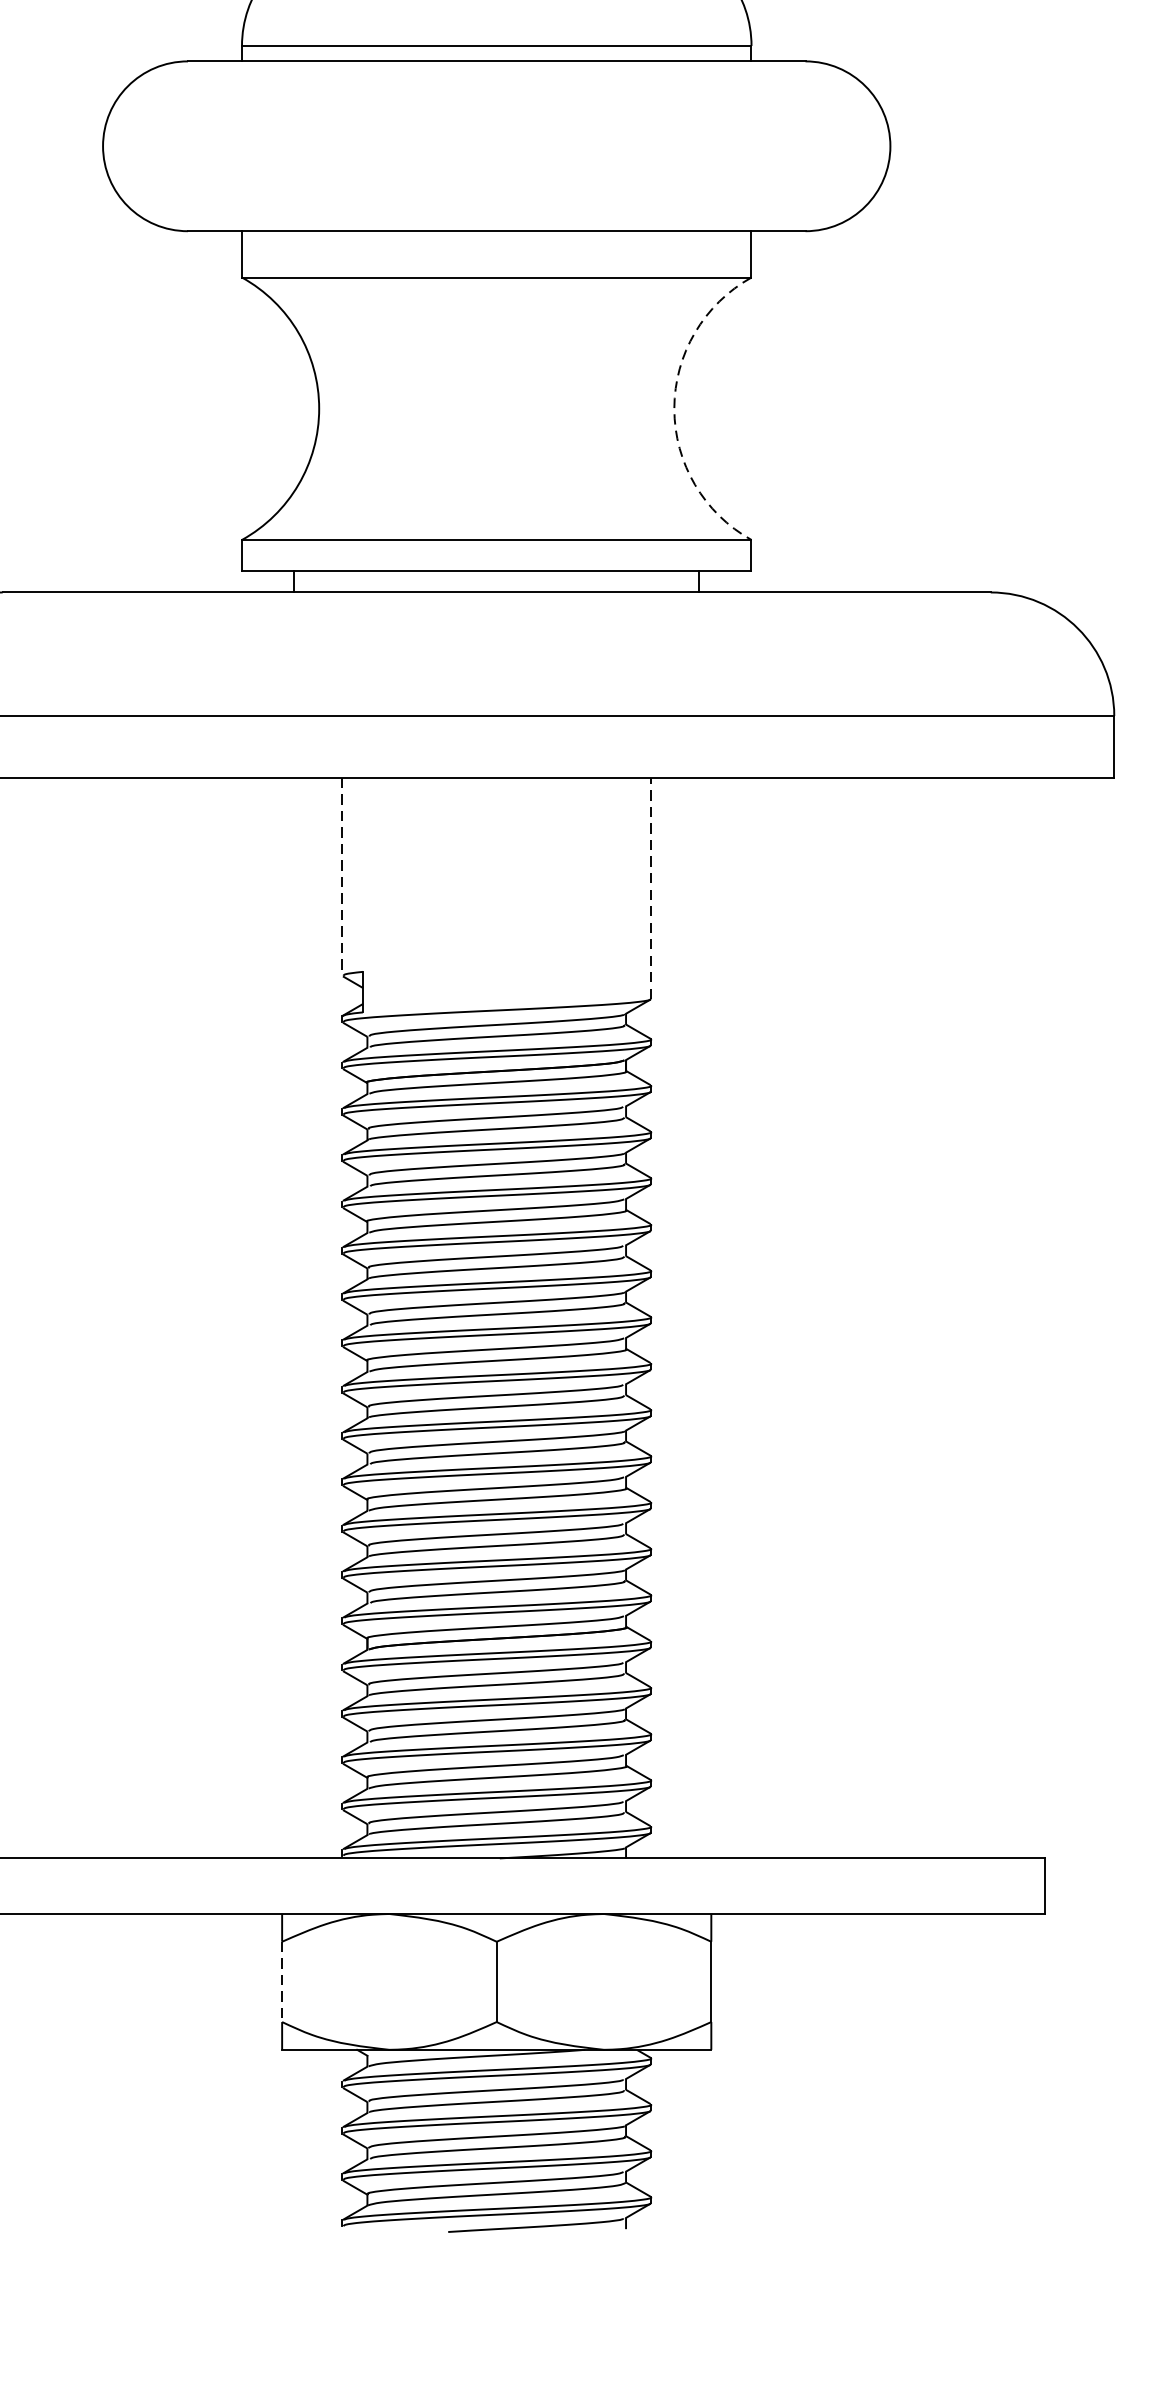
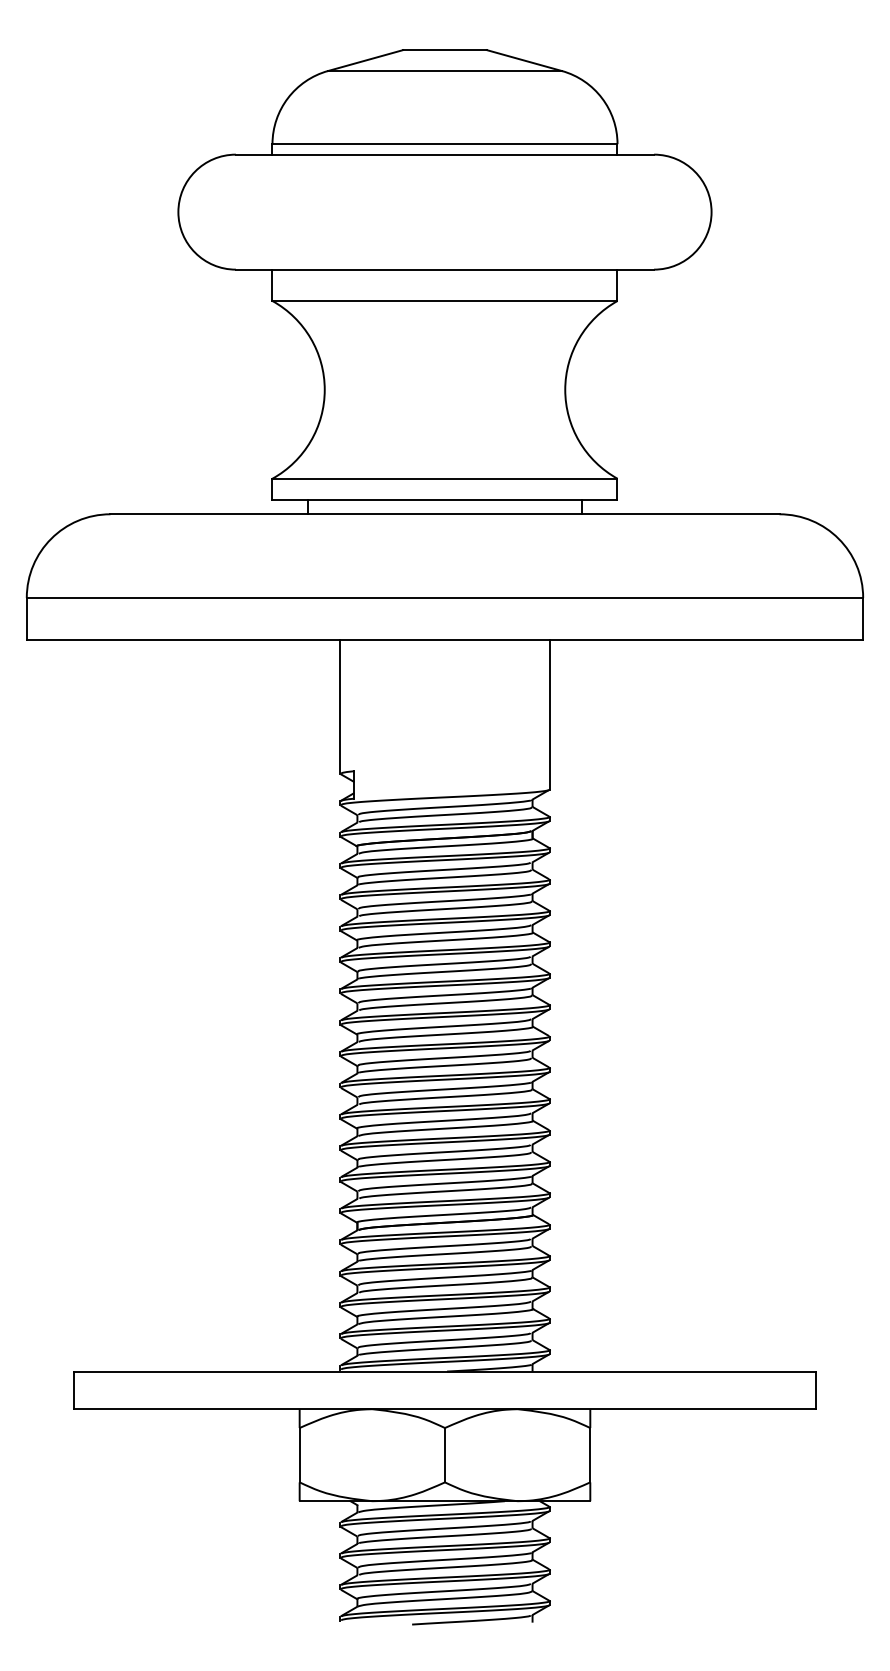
arc: (674, 408) -> (565, 389), dashed -> solid
line: (342, 877) -> (340, 707), dashed -> solid
line: (651, 888) -> (549, 714), dashed -> solid
line: (281, 1982) -> (299, 1455), dashed -> solid

